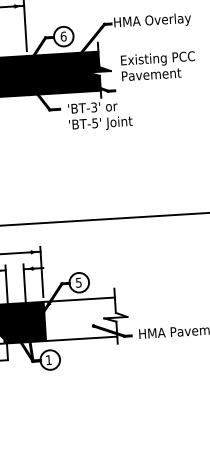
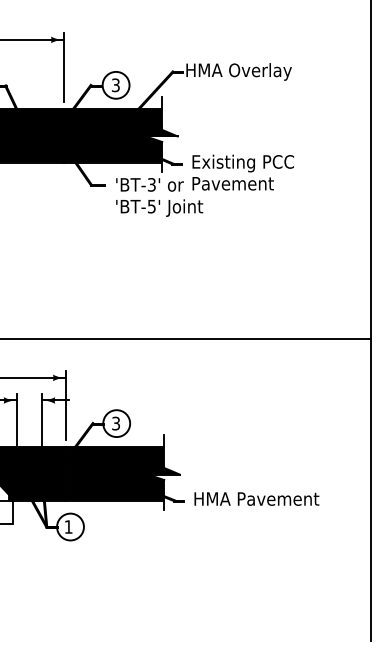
text: (63, 36) -> (115, 85), 6 -> 3
text: (157, 66) -> (242, 172), moved
text: (79, 281) -> (116, 422), 5 -> 3
fill: (85, 318) -> (122, 473), added

